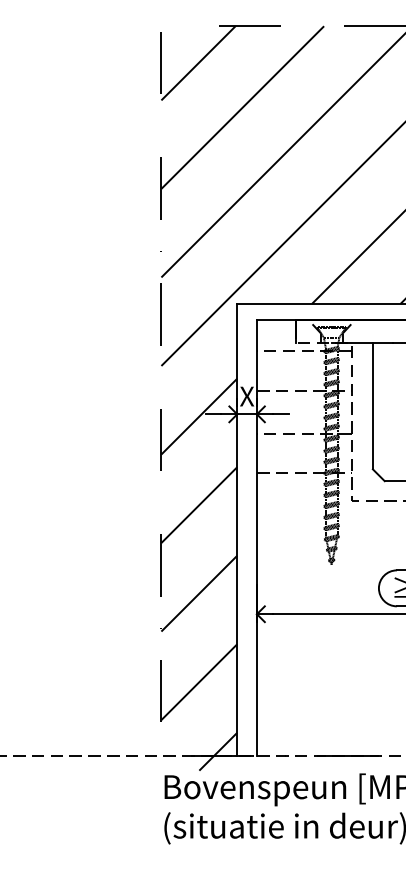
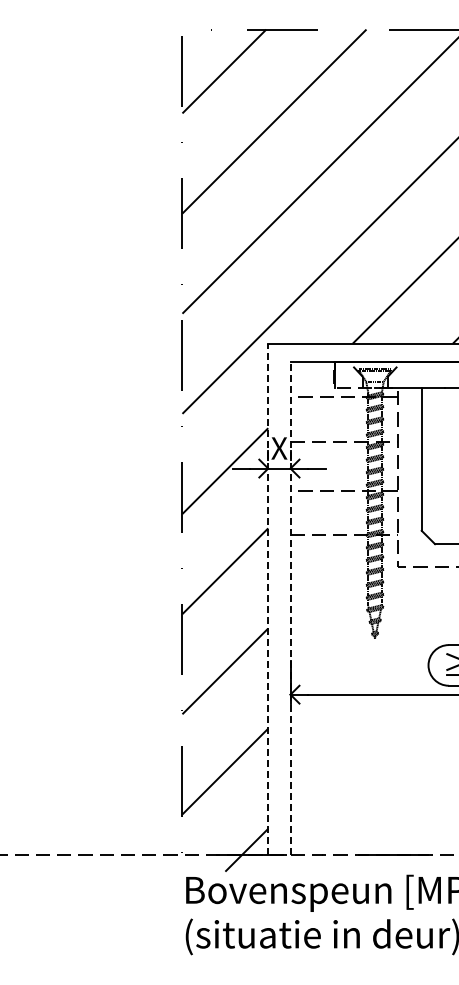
line: (237, 529) -> (268, 598), solid -> dashed
line: (256, 538) -> (290, 608), solid -> dashed

